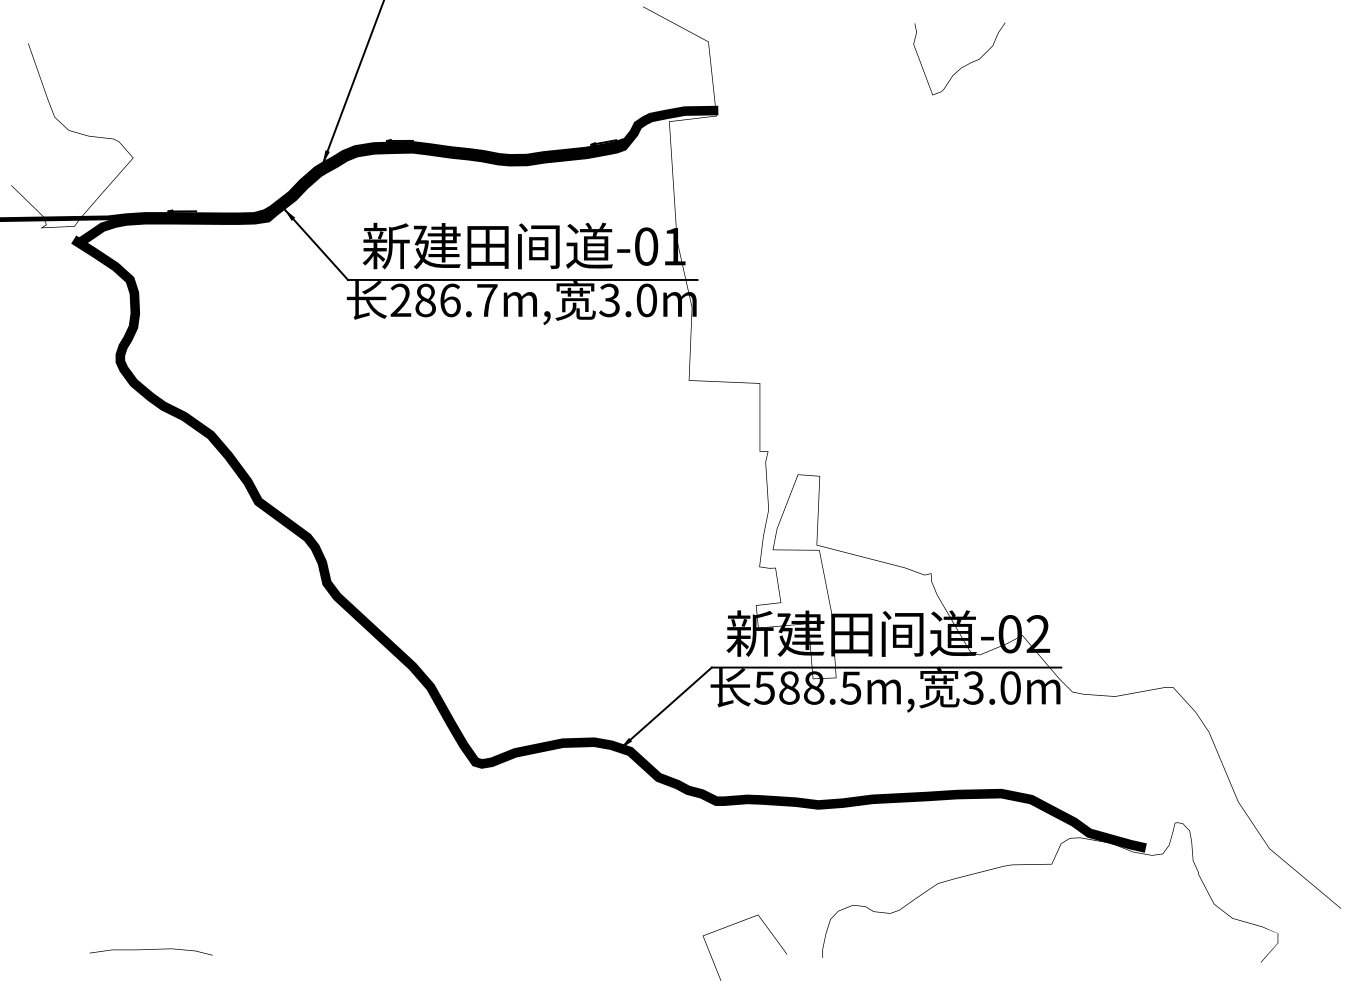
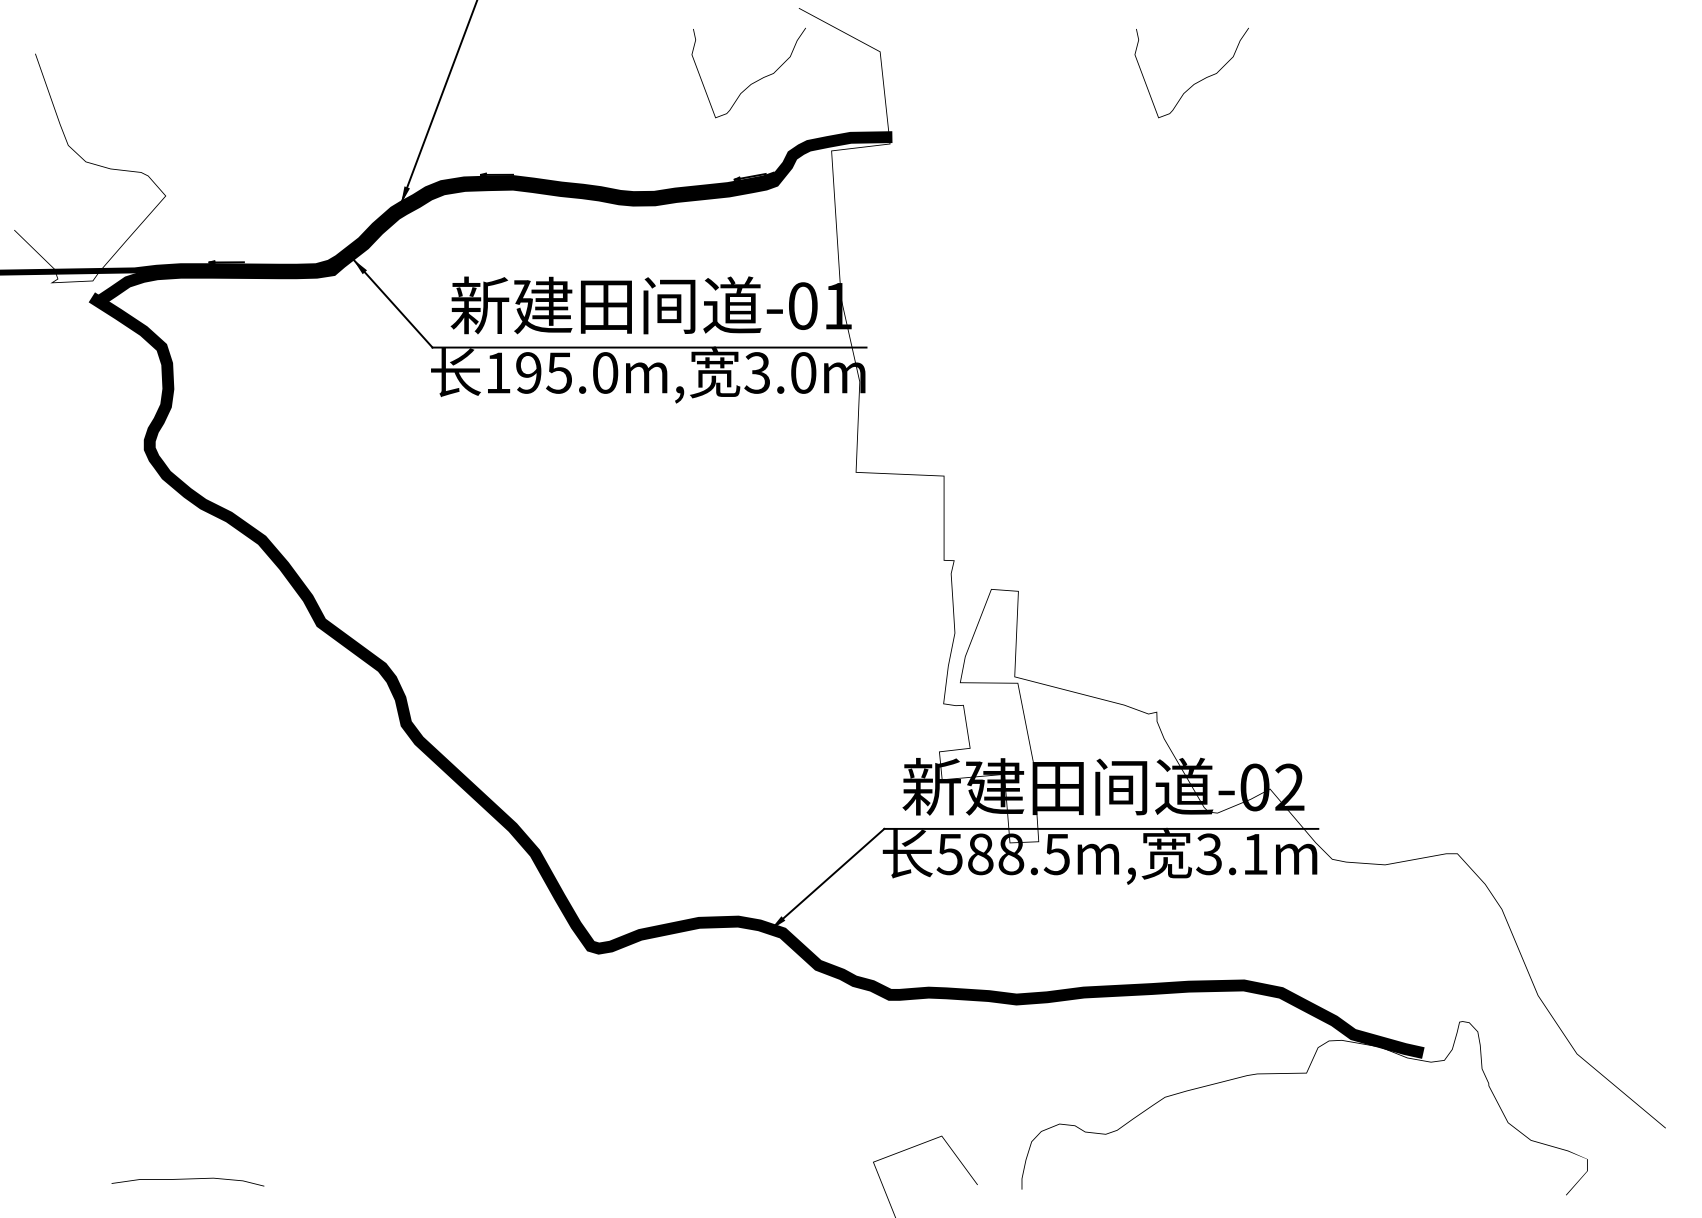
curve: (606, 66) -> (753, 82), added
text: (443, 300) -> (551, 372), 286.7m, -> 195.0m,
text: (1010, 688) -> (1255, 854), 3.0m -> 3.1m

